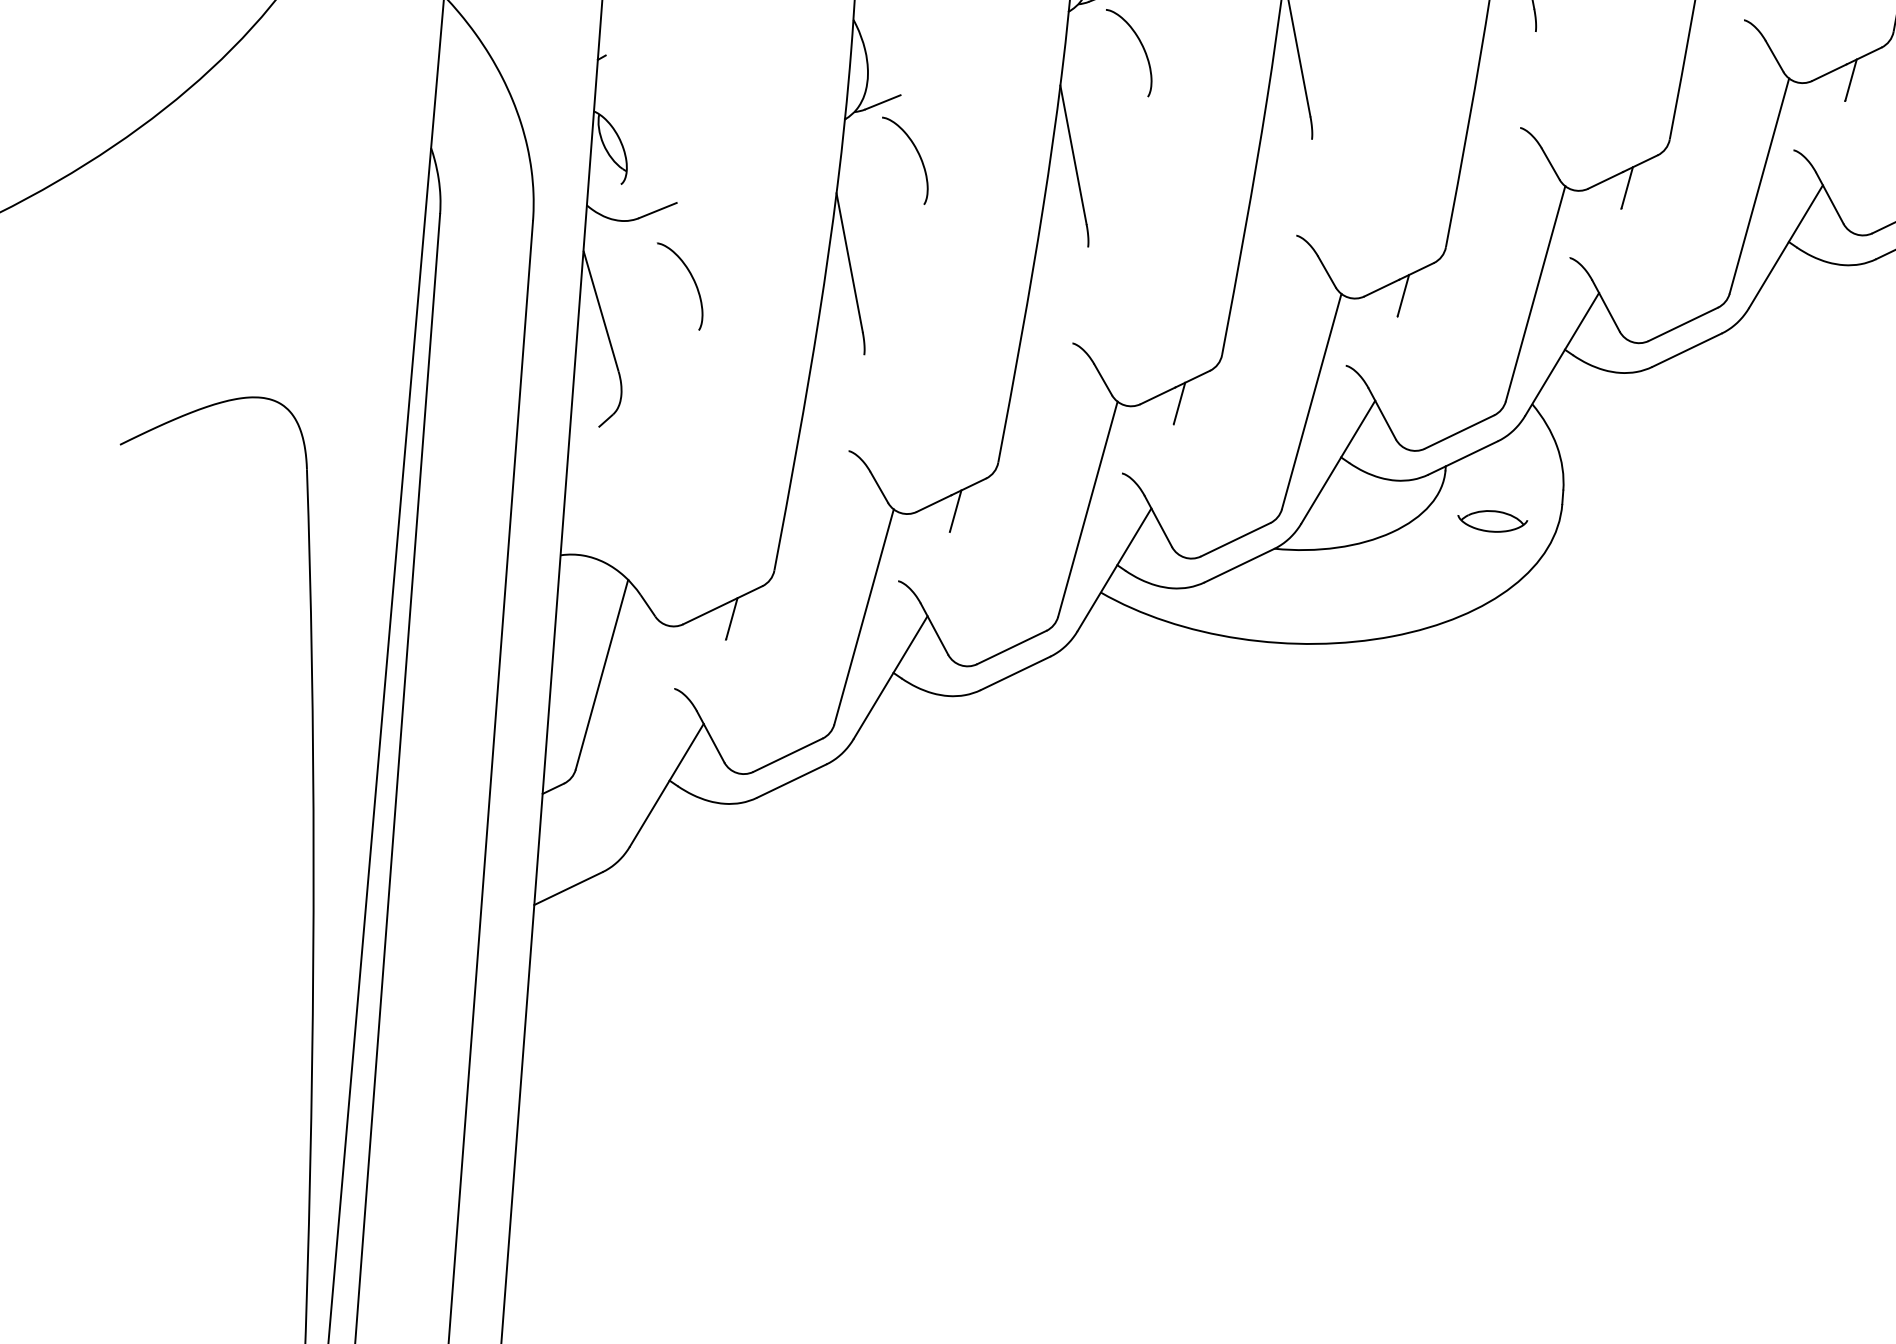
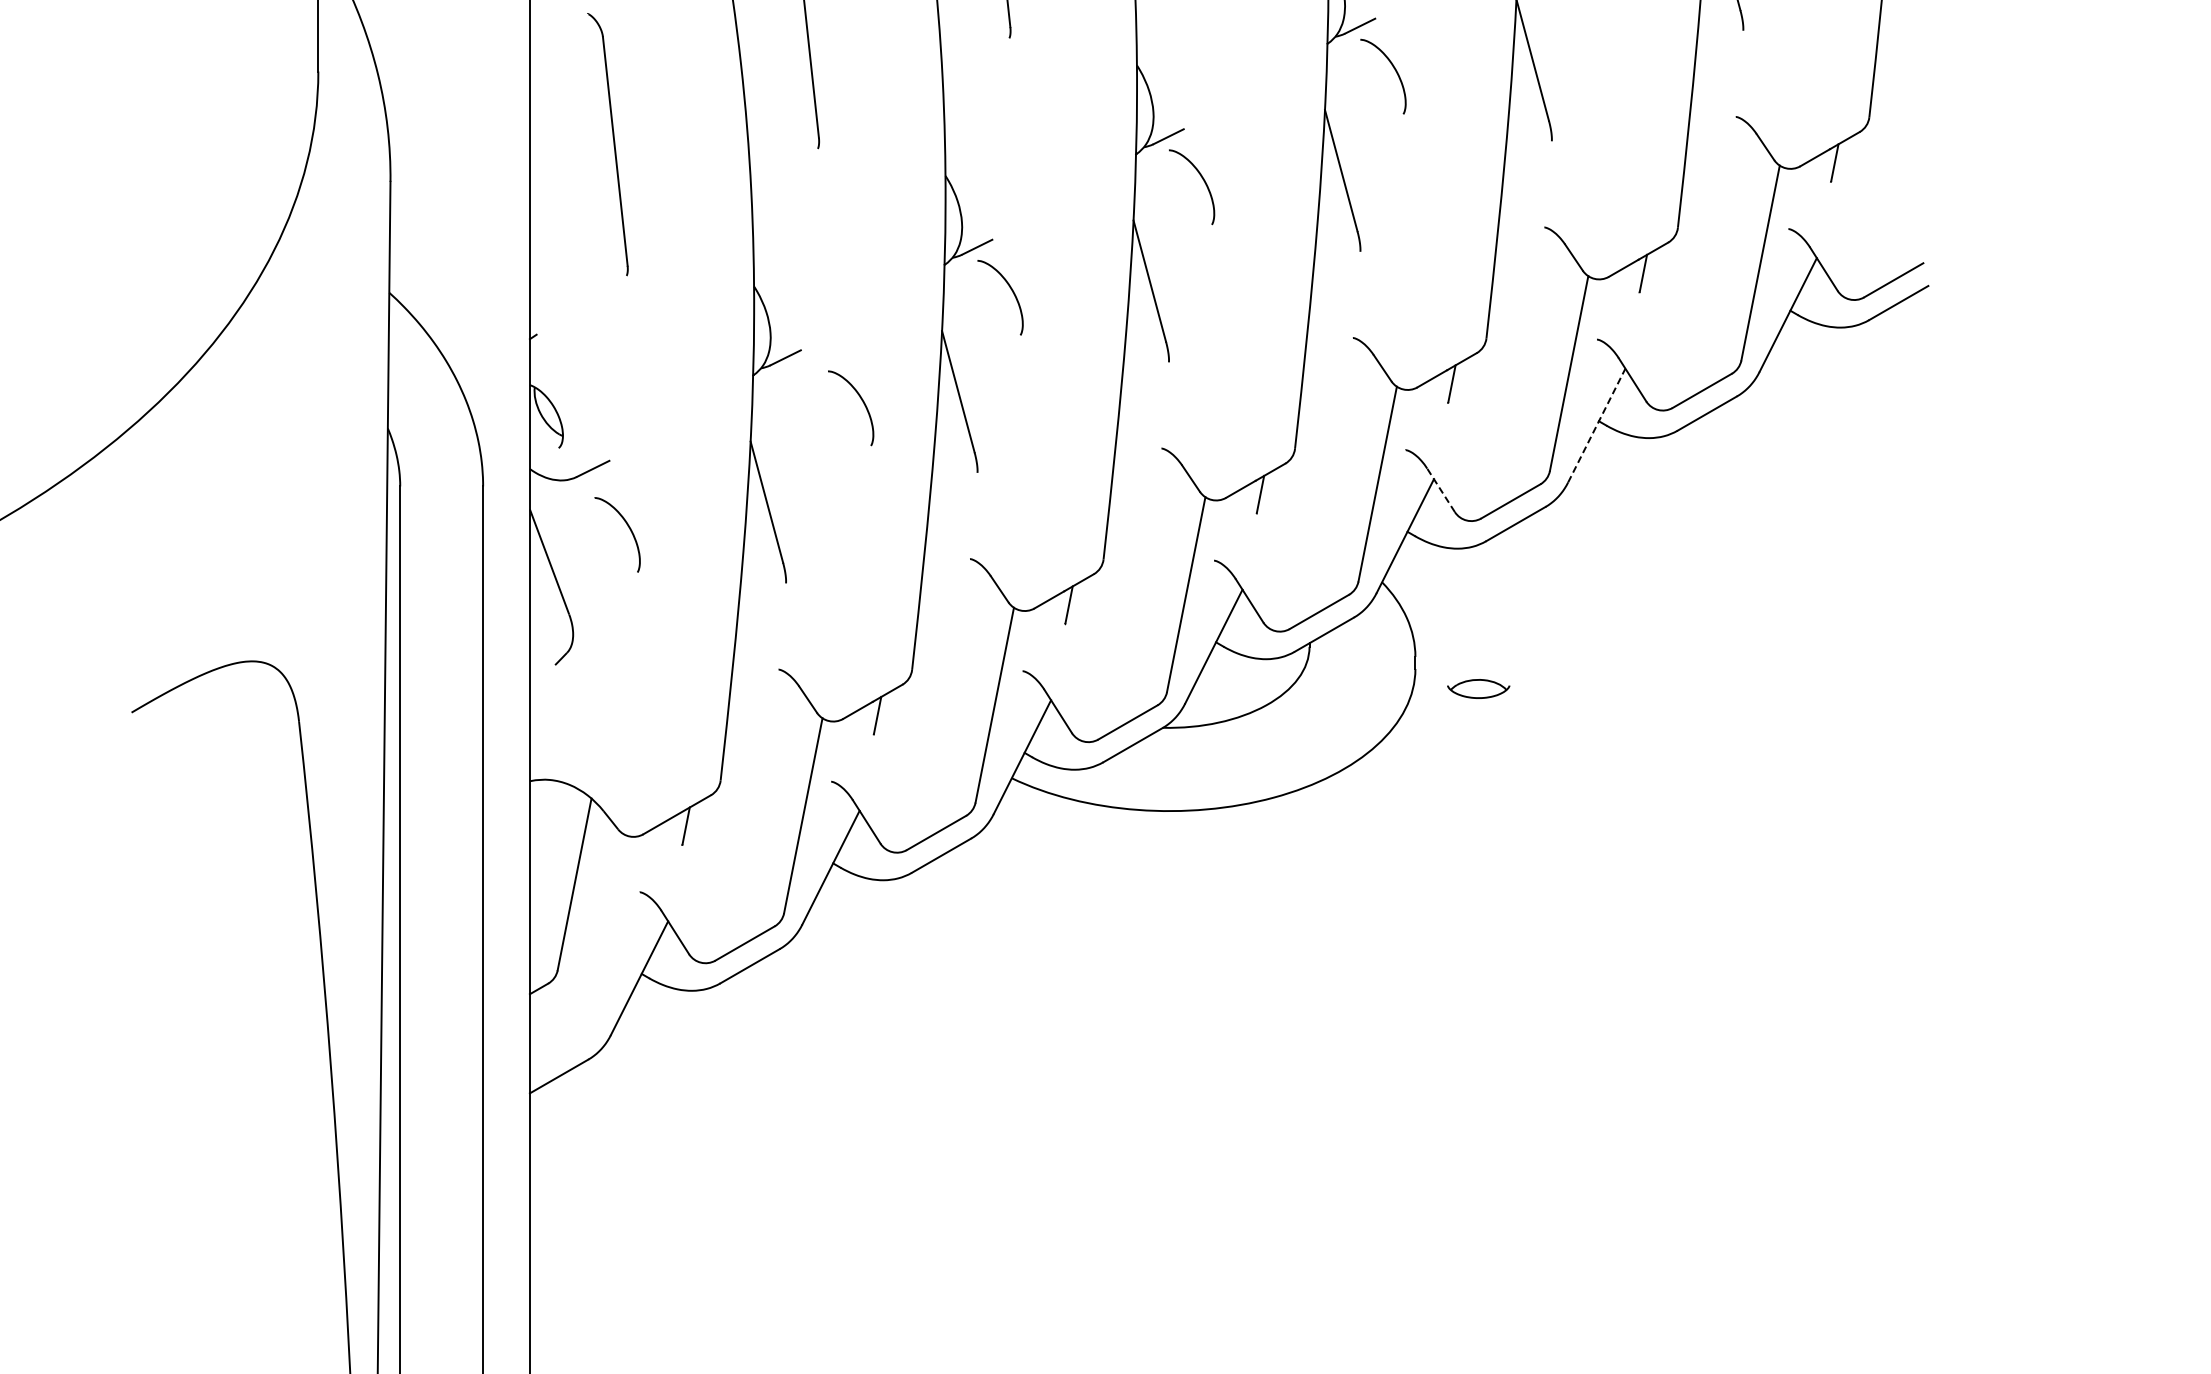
curve: (918, 155) -> (862, 402), moved
line: (1785, 246) -> (1596, 425), solid -> dashed
line: (1606, 306) -> (1441, 490), solid -> dashed
part: (1492, 520) -> (1478, 688), moved

